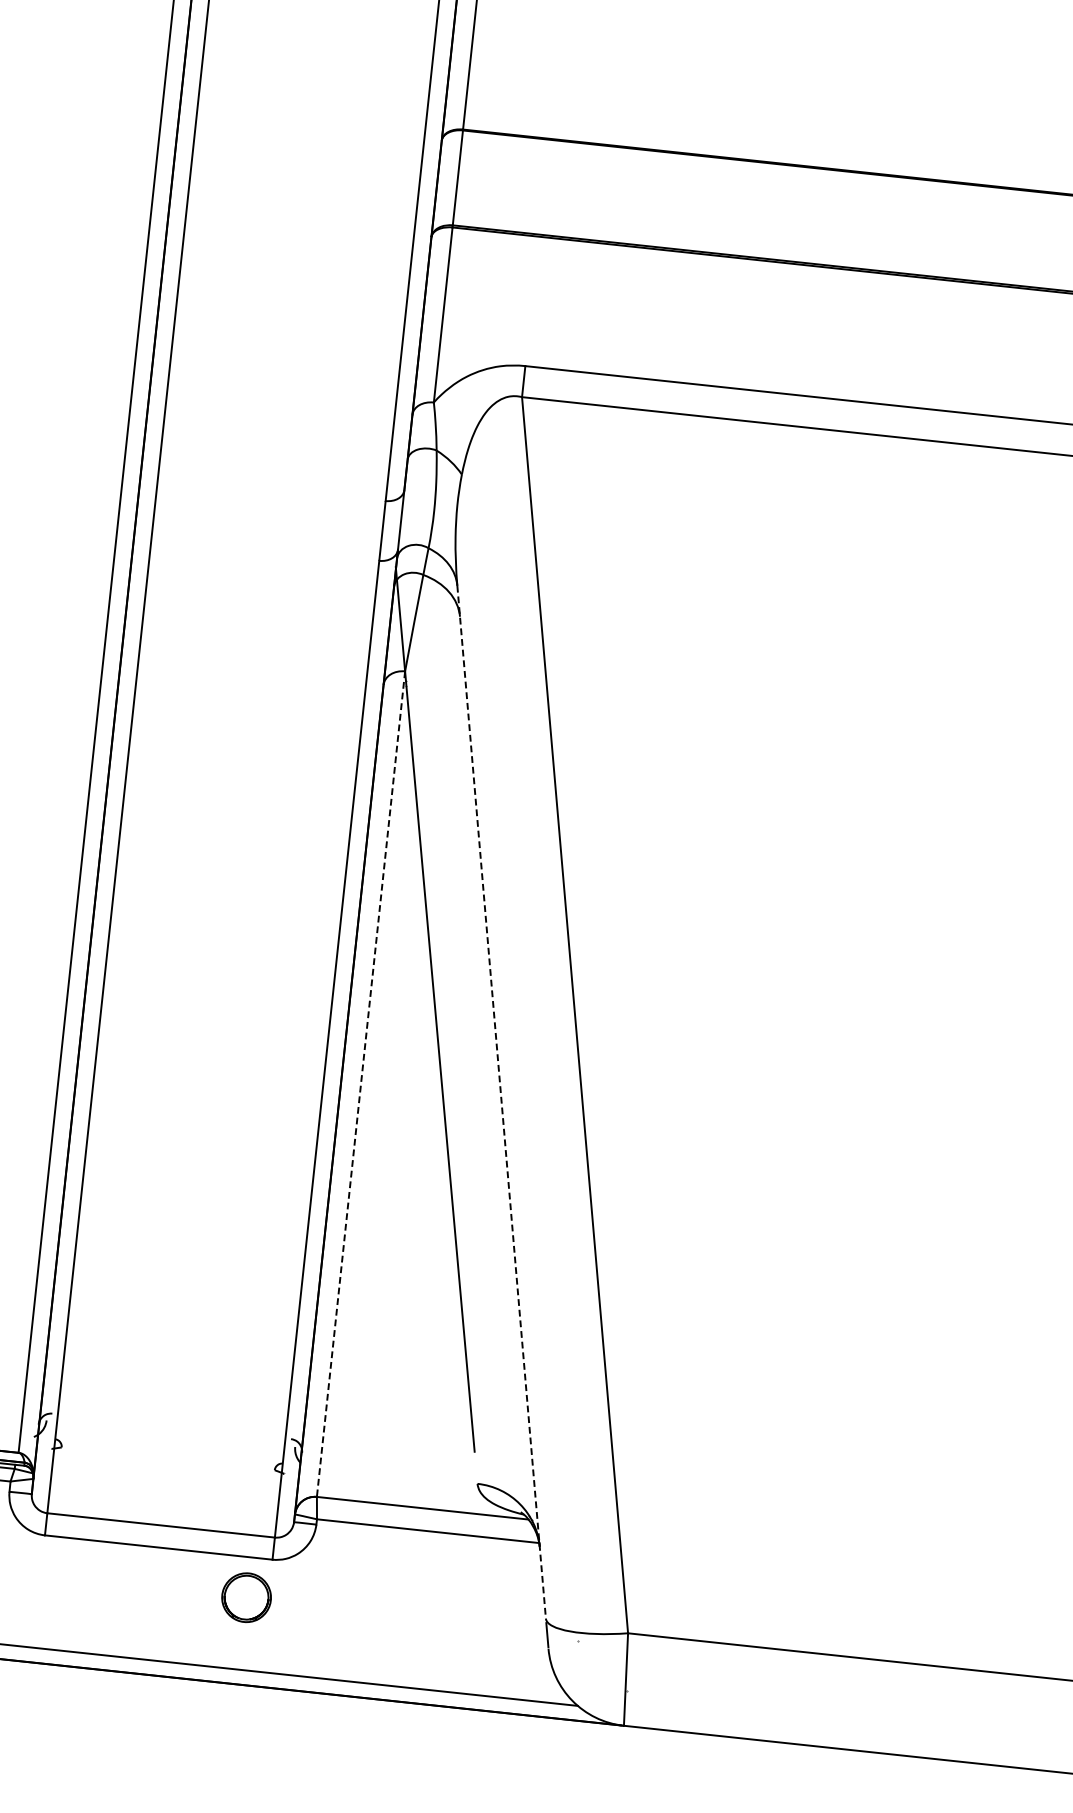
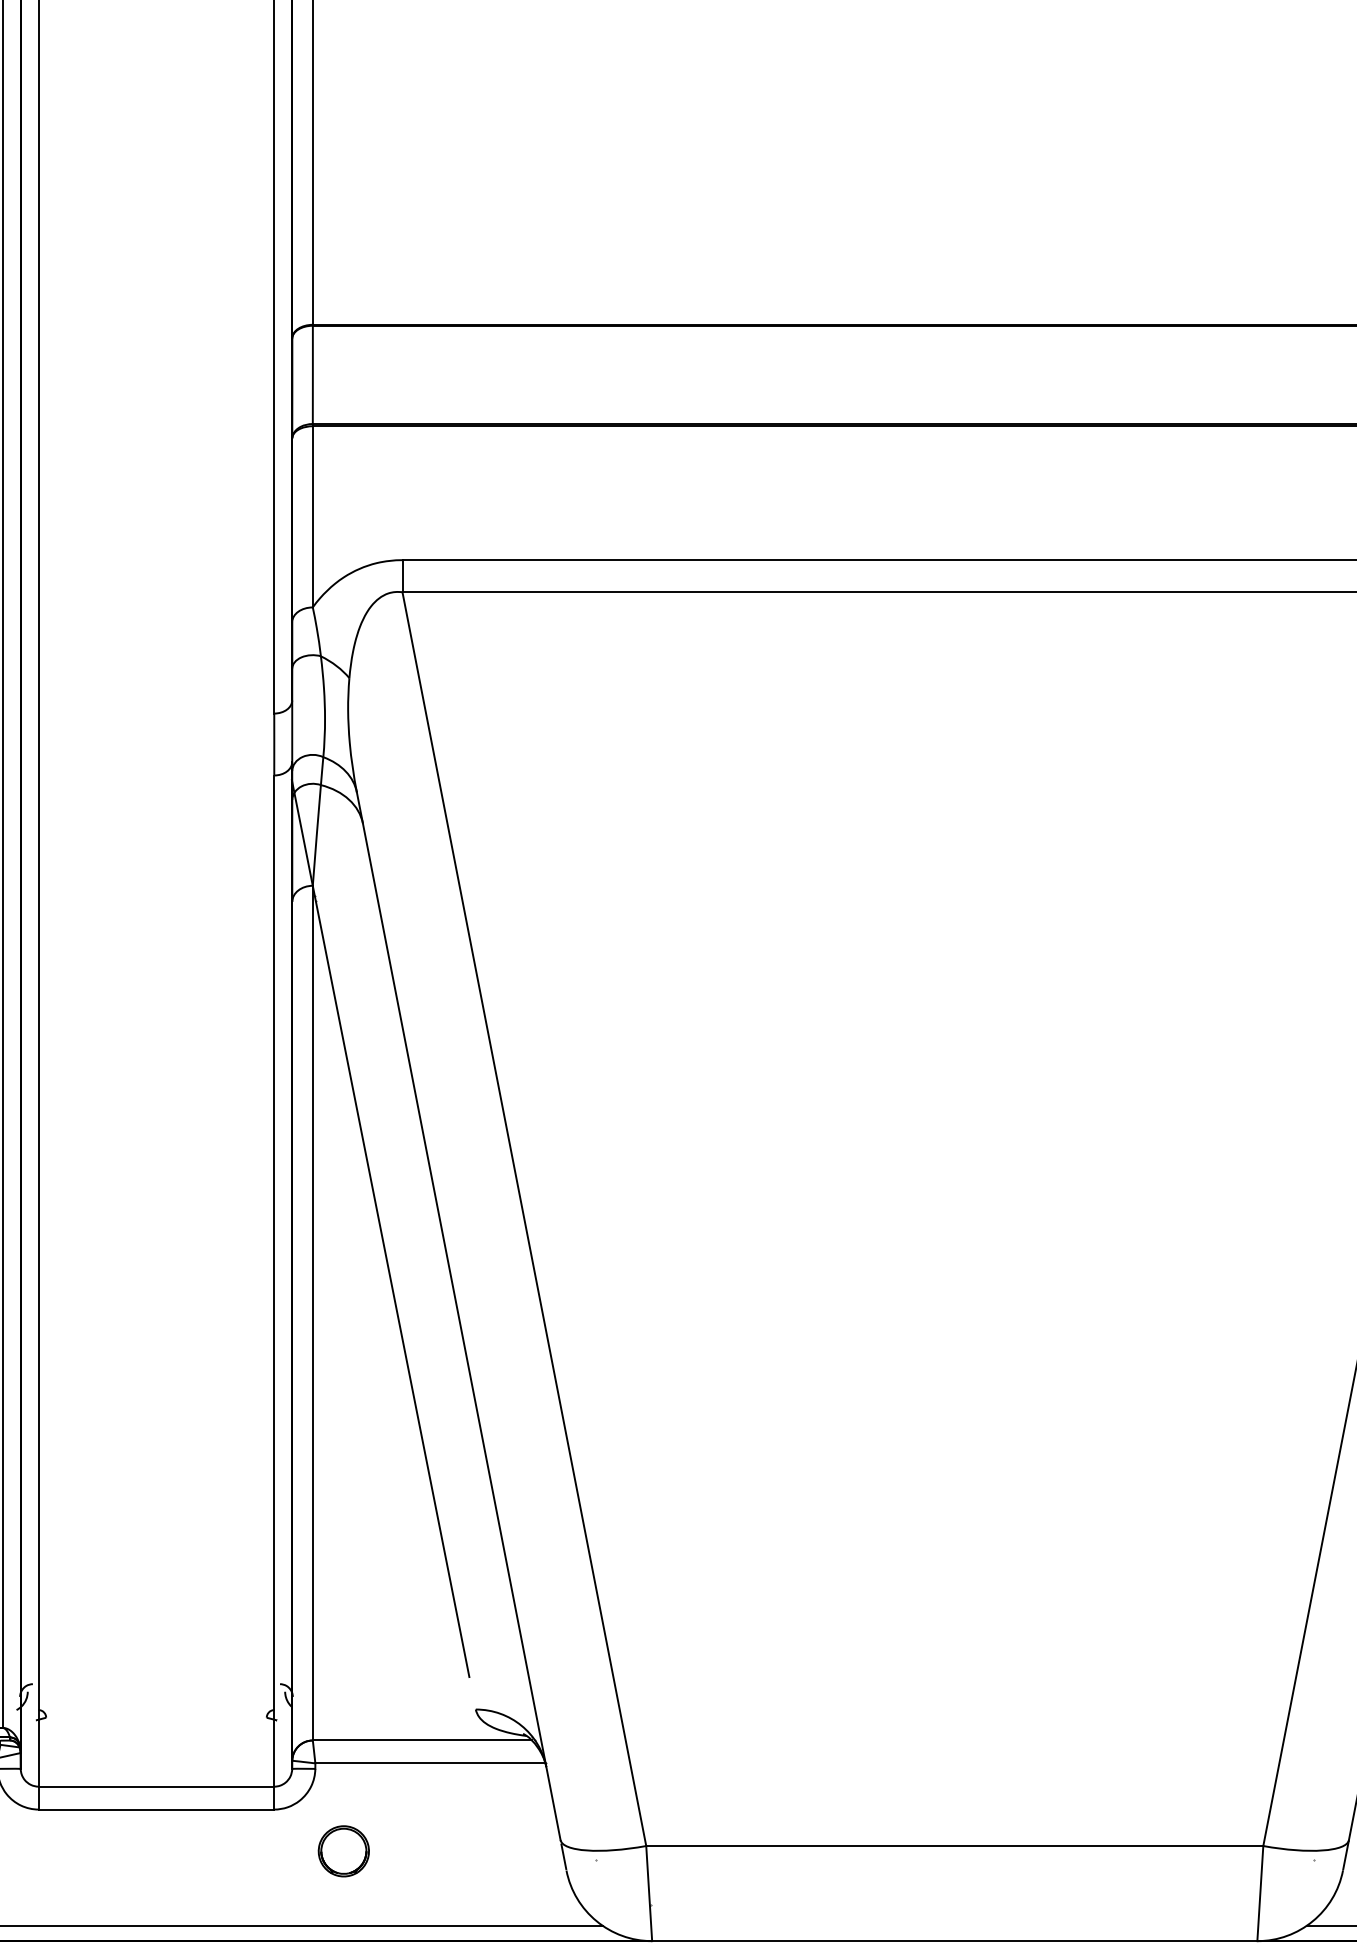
line: (360, 1084) -> (312, 1313), dashed -> solid
line: (501, 1102) -> (458, 1316), dashed -> solid
part: (246, 1597) -> (343, 1851), moved

